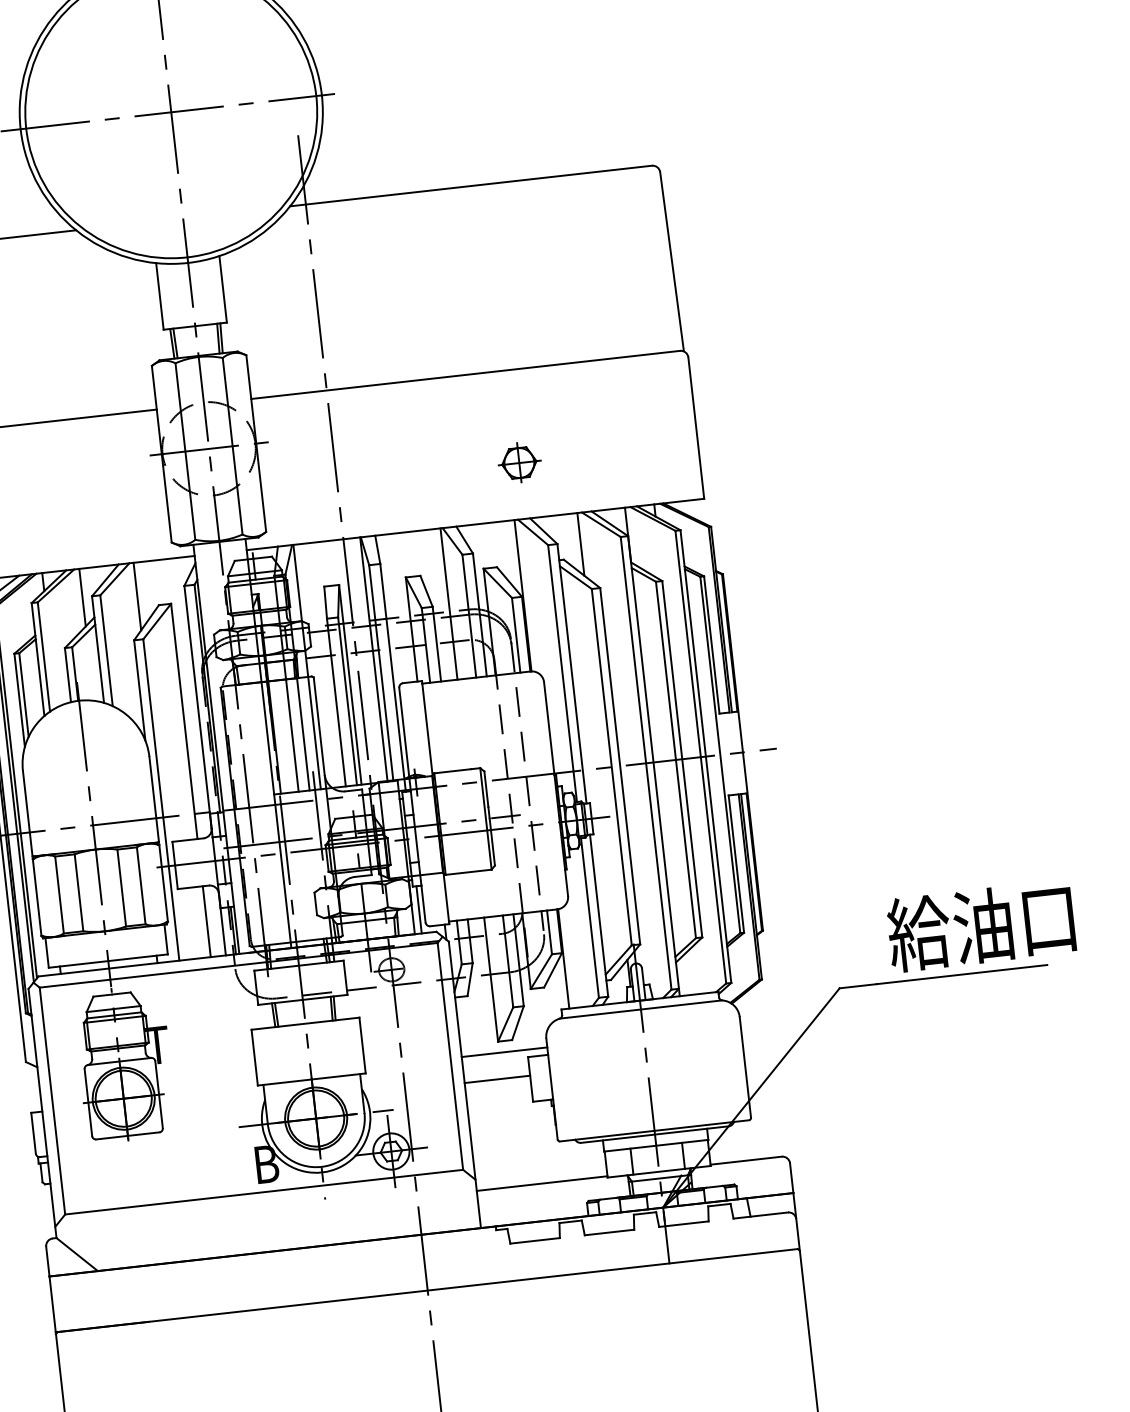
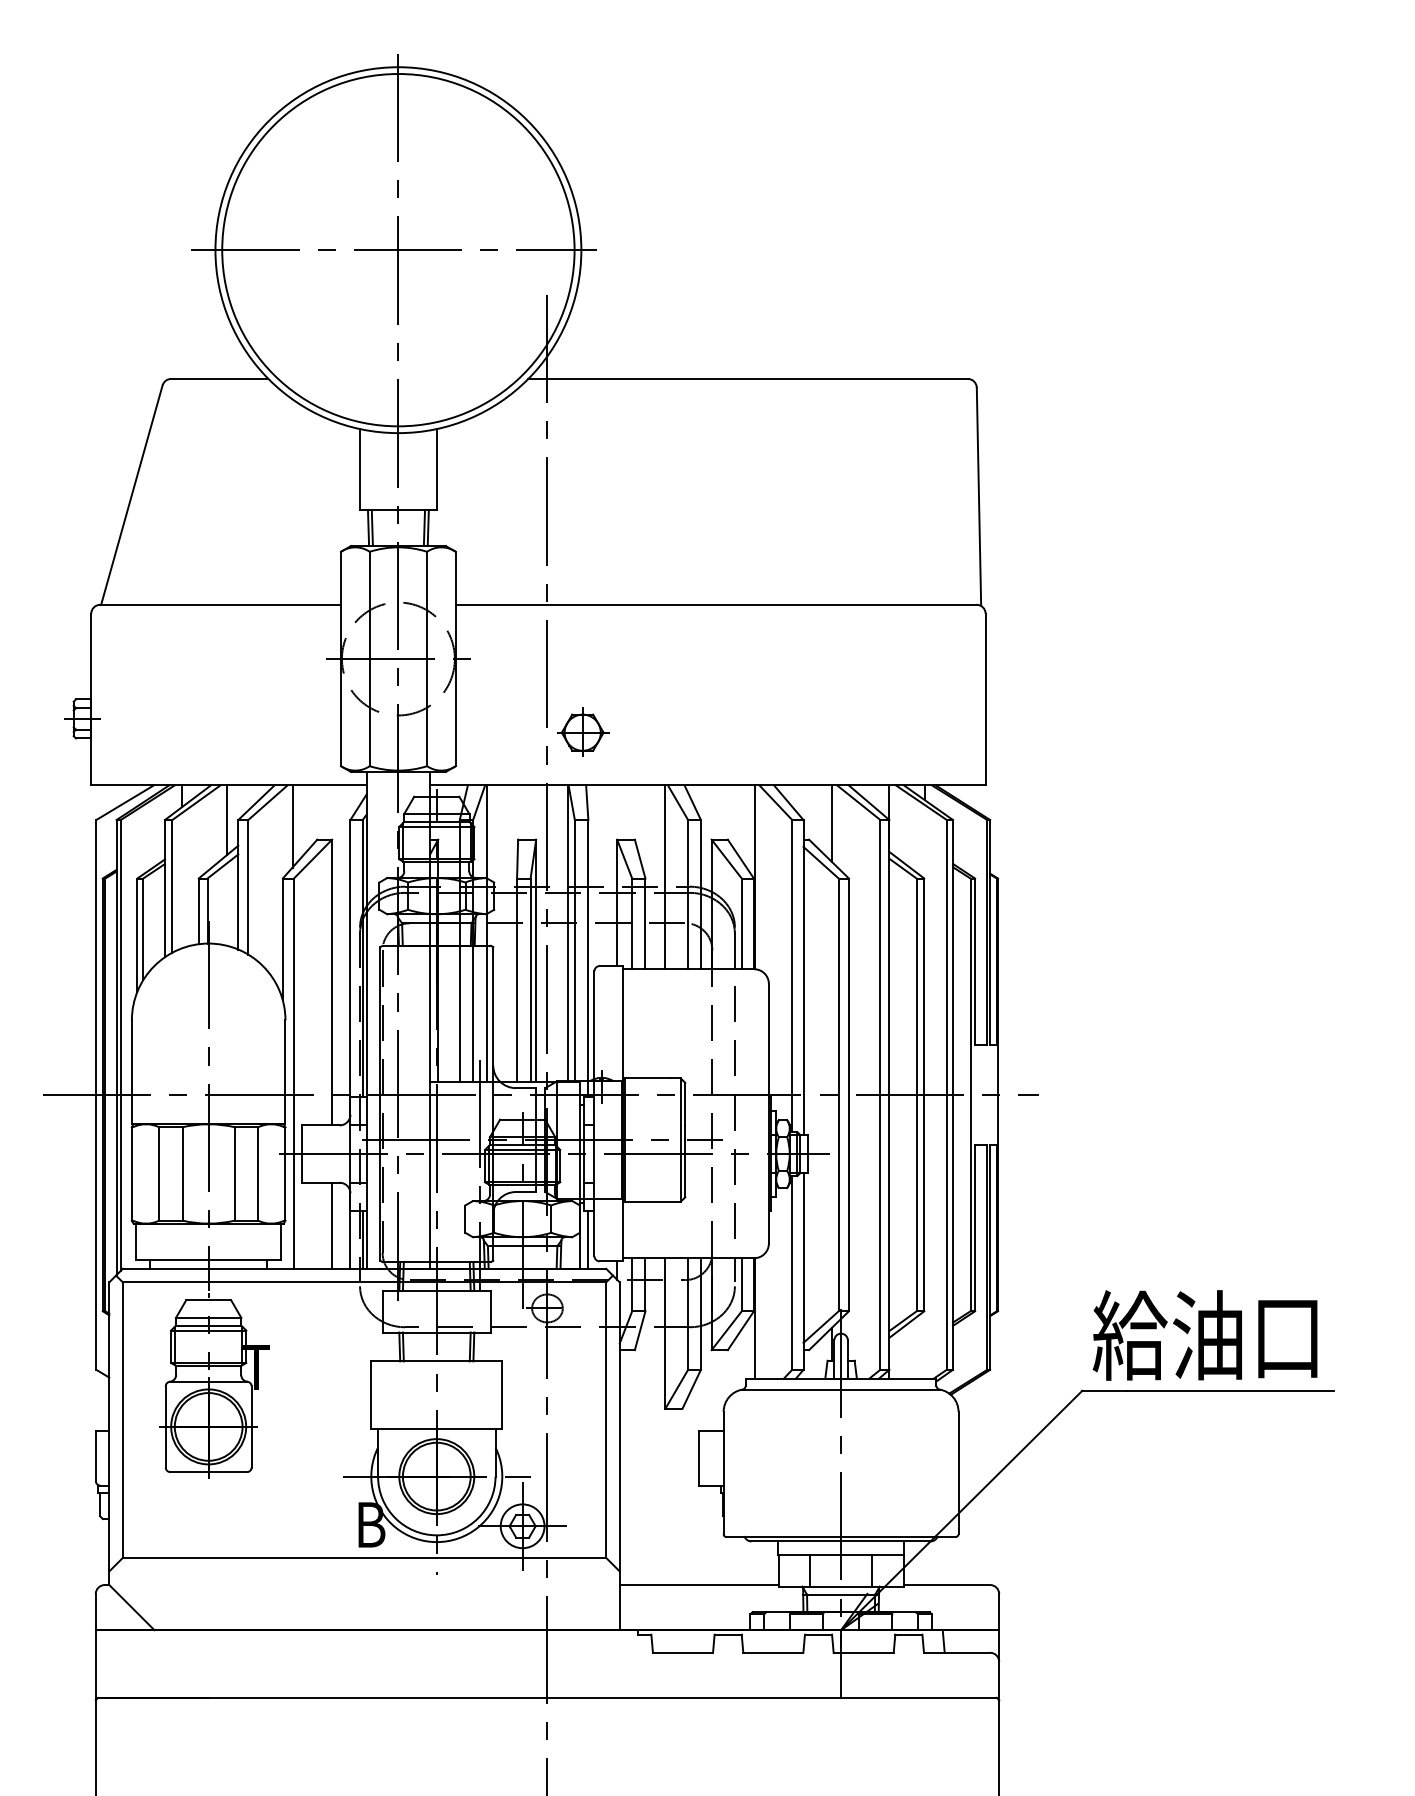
part: (519, 461) -> (583, 731), moved
text: (980, 926) -> (1204, 1335), moved
line: (504, 1052) -> (671, 1422), removed
line: (497, 1079) -> (659, 1454), removed

